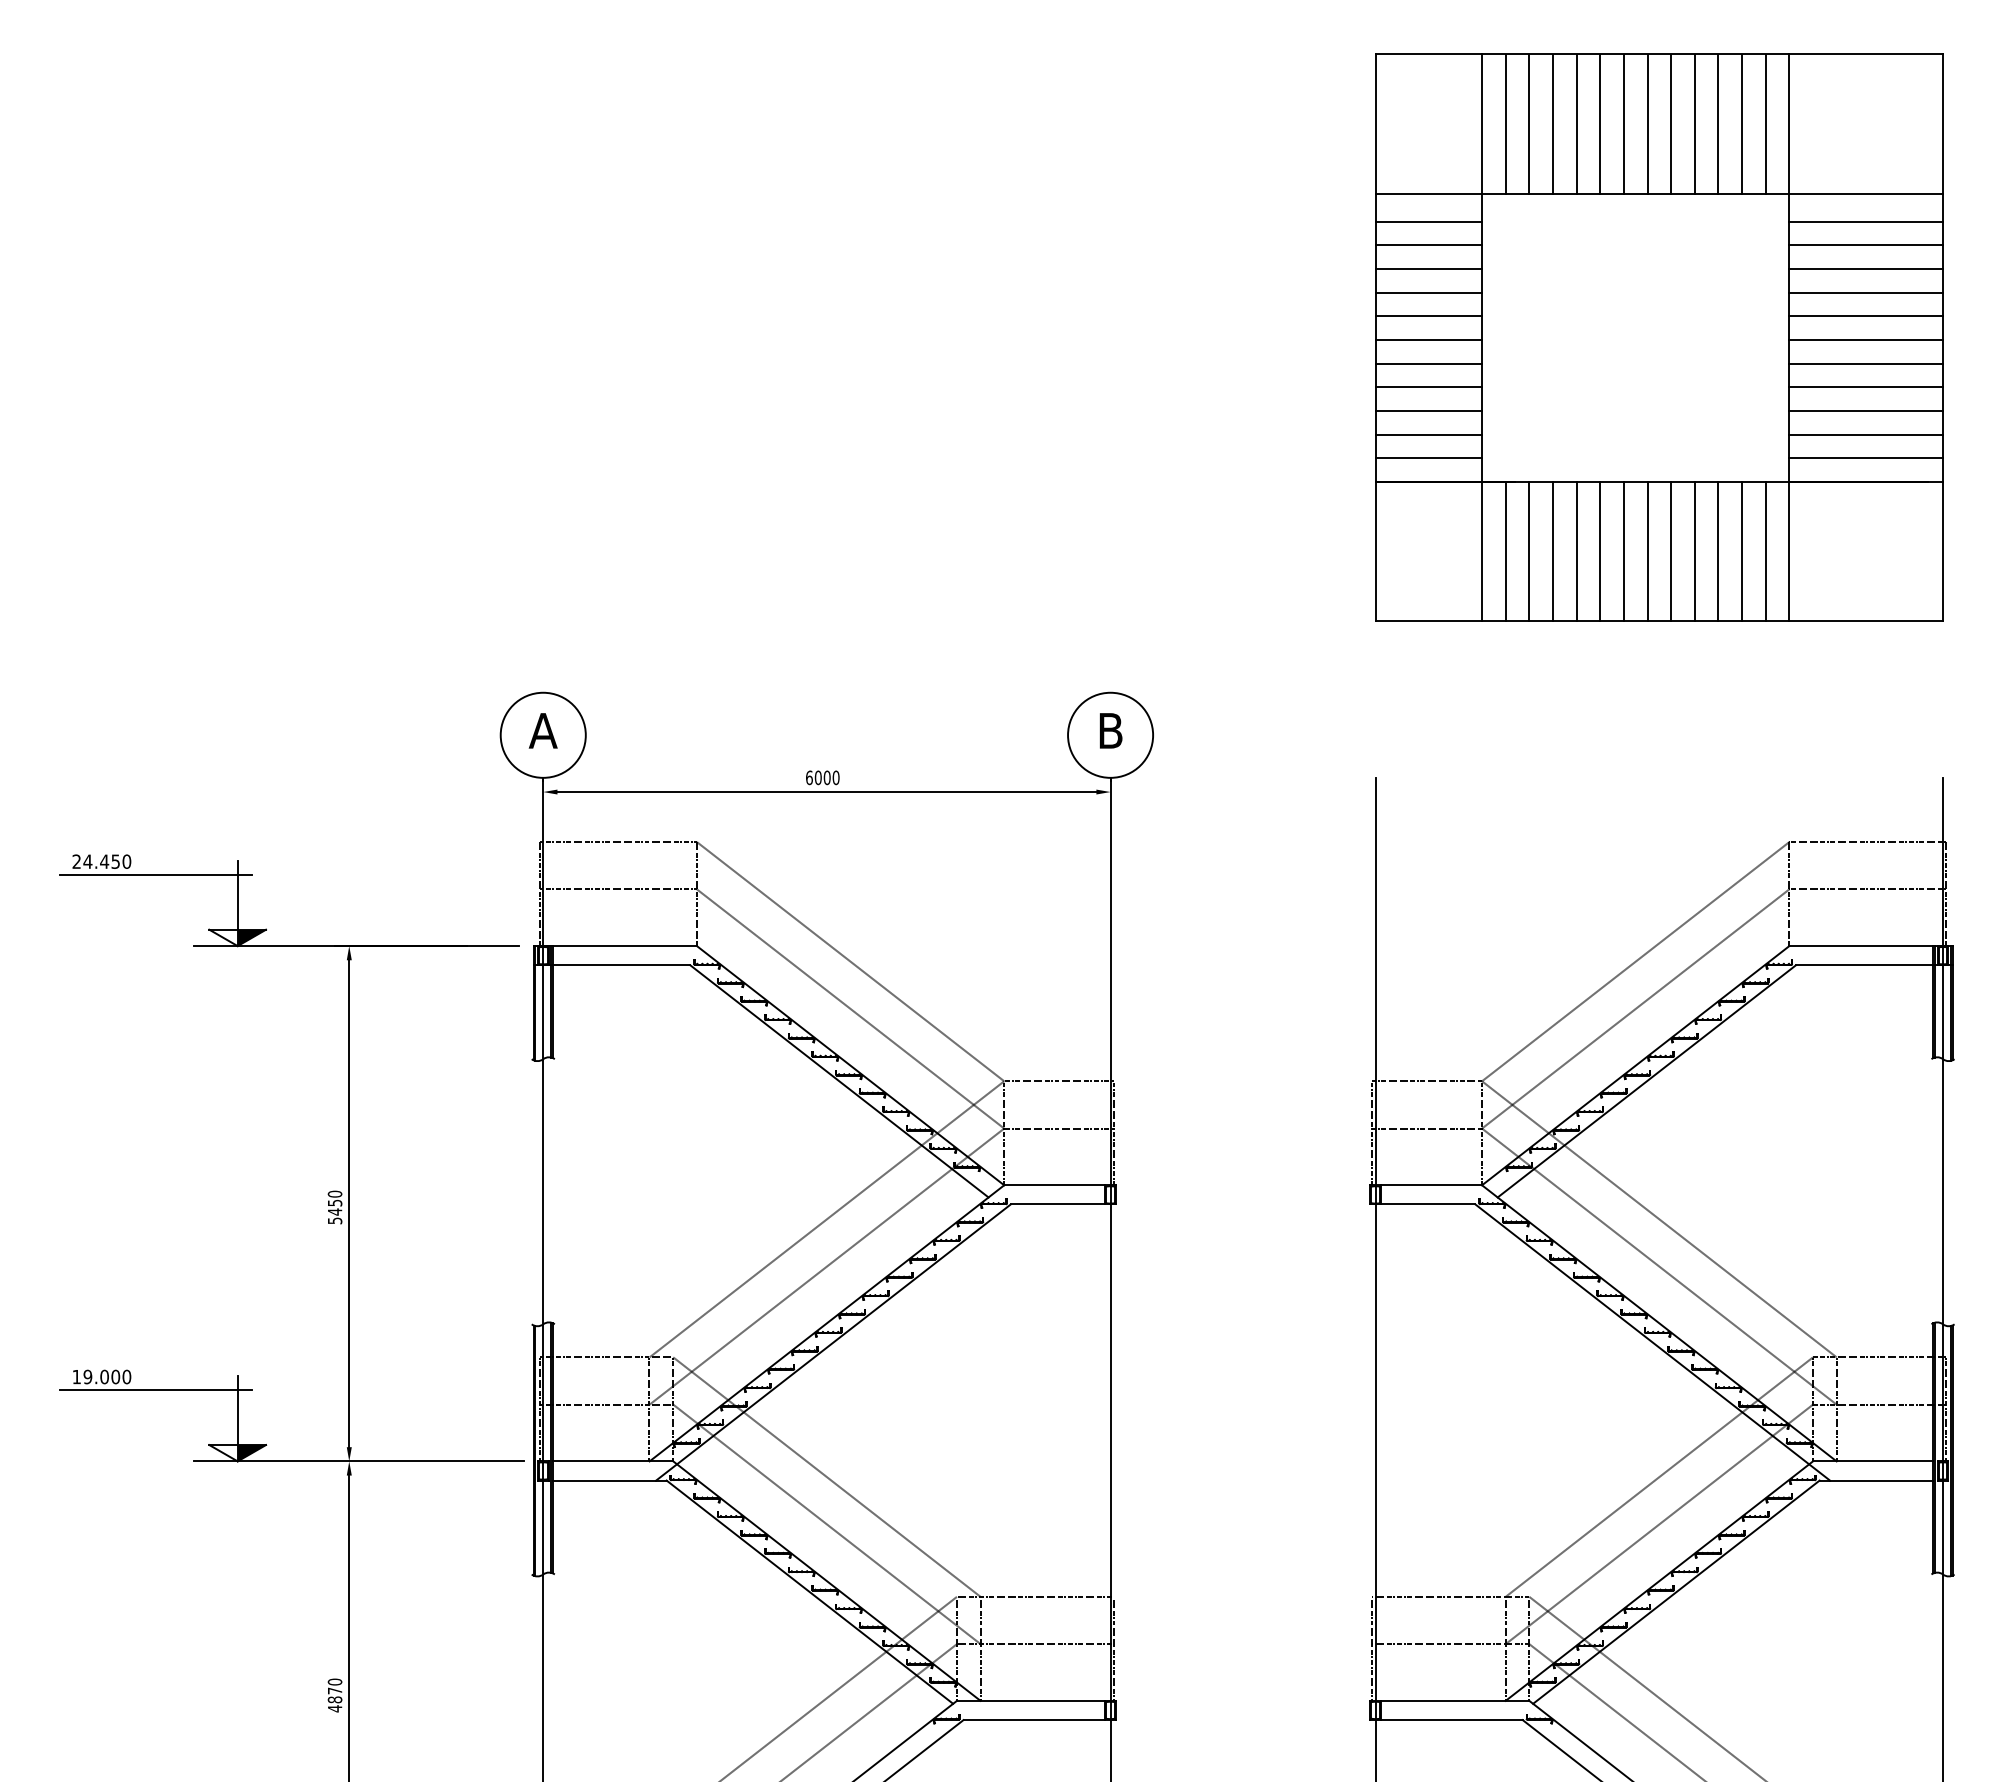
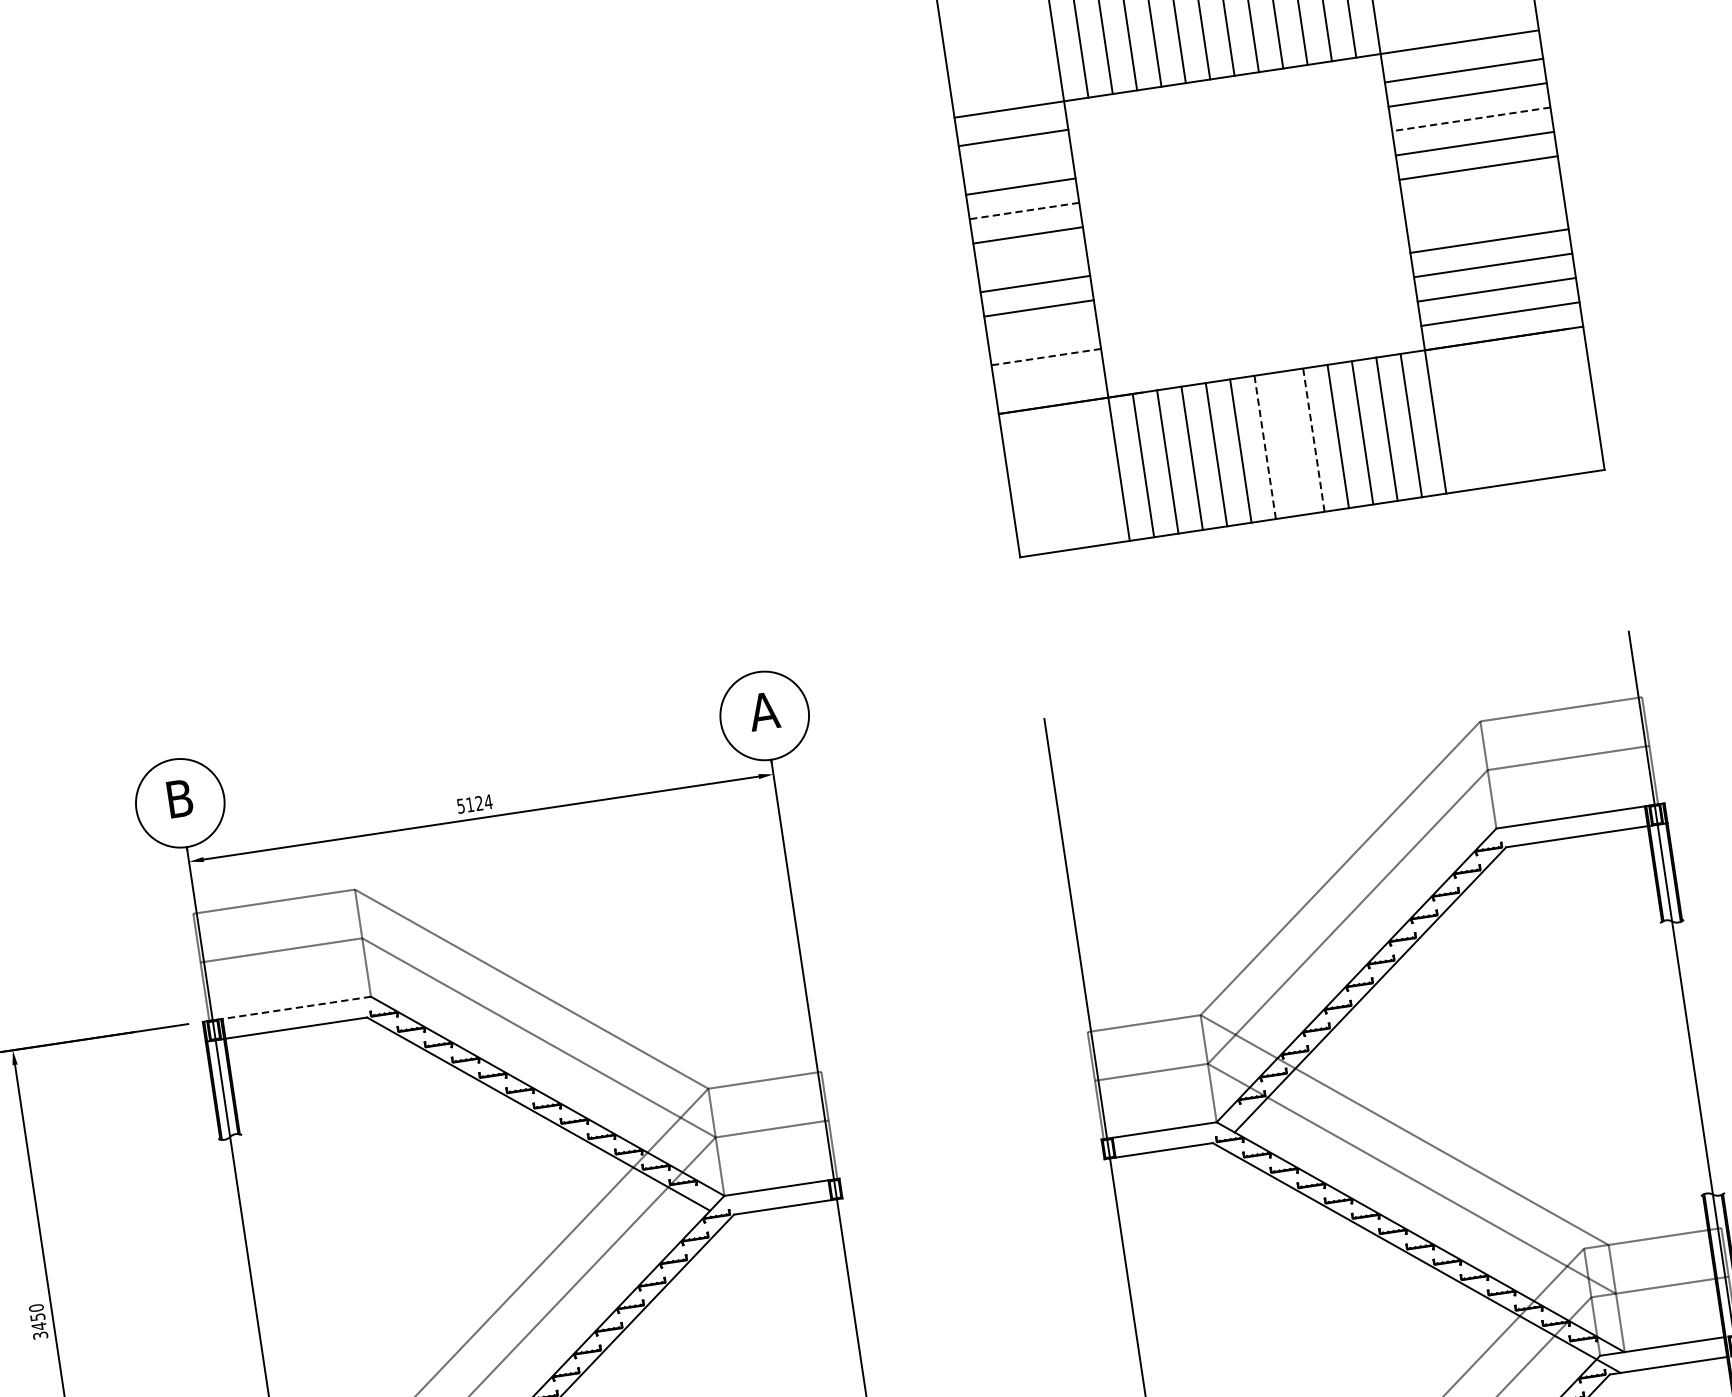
line: (1428, 245) -> (1016, 162), removed
line: (1866, 269) -> (1471, 119), solid -> dashed
line: (1428, 292) -> (1024, 210), solid -> dashed
line: (1428, 340) -> (1031, 260), removed
line: (1866, 340) -> (1482, 192), removed
line: (1866, 363) -> (1486, 216), removed
line: (1428, 410) -> (1042, 332), removed
line: (1428, 434) -> (1045, 357), solid -> dashed
line: (1428, 458) -> (1049, 381), removed
line: (1647, 550) -> (1289, 442), removed
line: (1623, 551) -> (1264, 447), solid -> dashed
line: (1671, 551) -> (1314, 440), solid -> dashed
text: (542, 730) -> (178, 798), A -> B
text: (1110, 730) -> (763, 711), B -> A
text: (822, 777) -> (474, 803), 6000 -> 5124
line: (615, 946) -> (287, 1009), solid -> dashed
text: (334, 1220) -> (39, 1335), 5450 -> 3450

